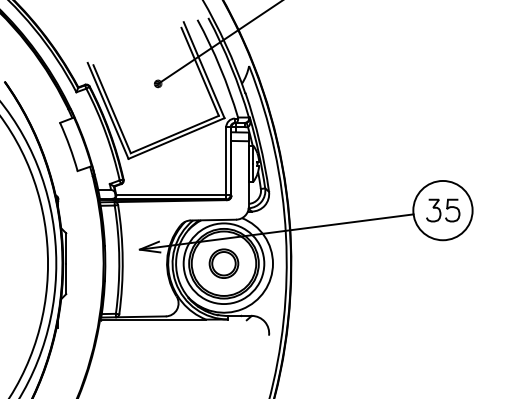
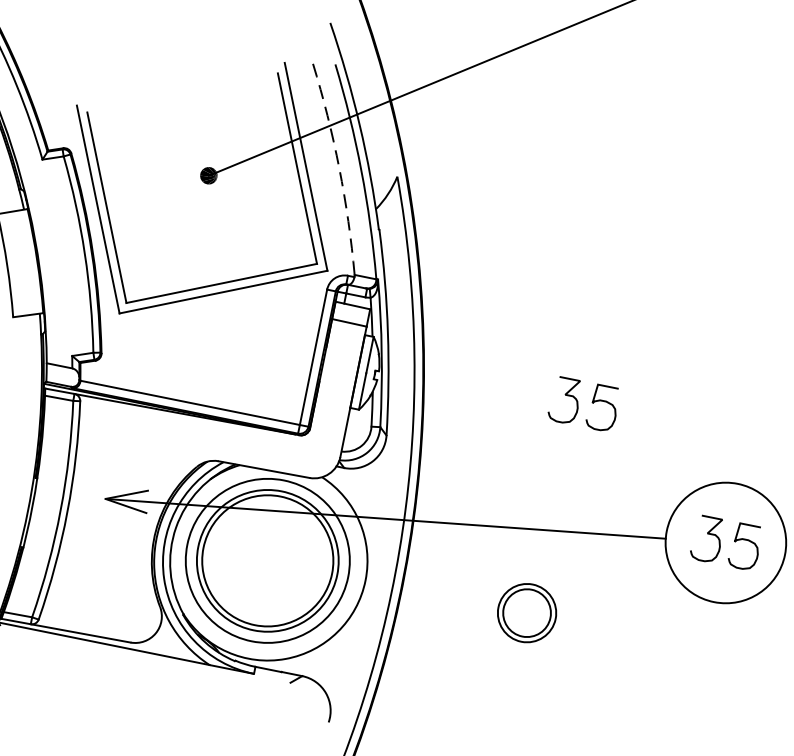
arc: (220, 67) -> (339, 168), solid -> dashed
part: (361, 157) -> (584, 404), added
part: (223, 263) -> (526, 612), moved

